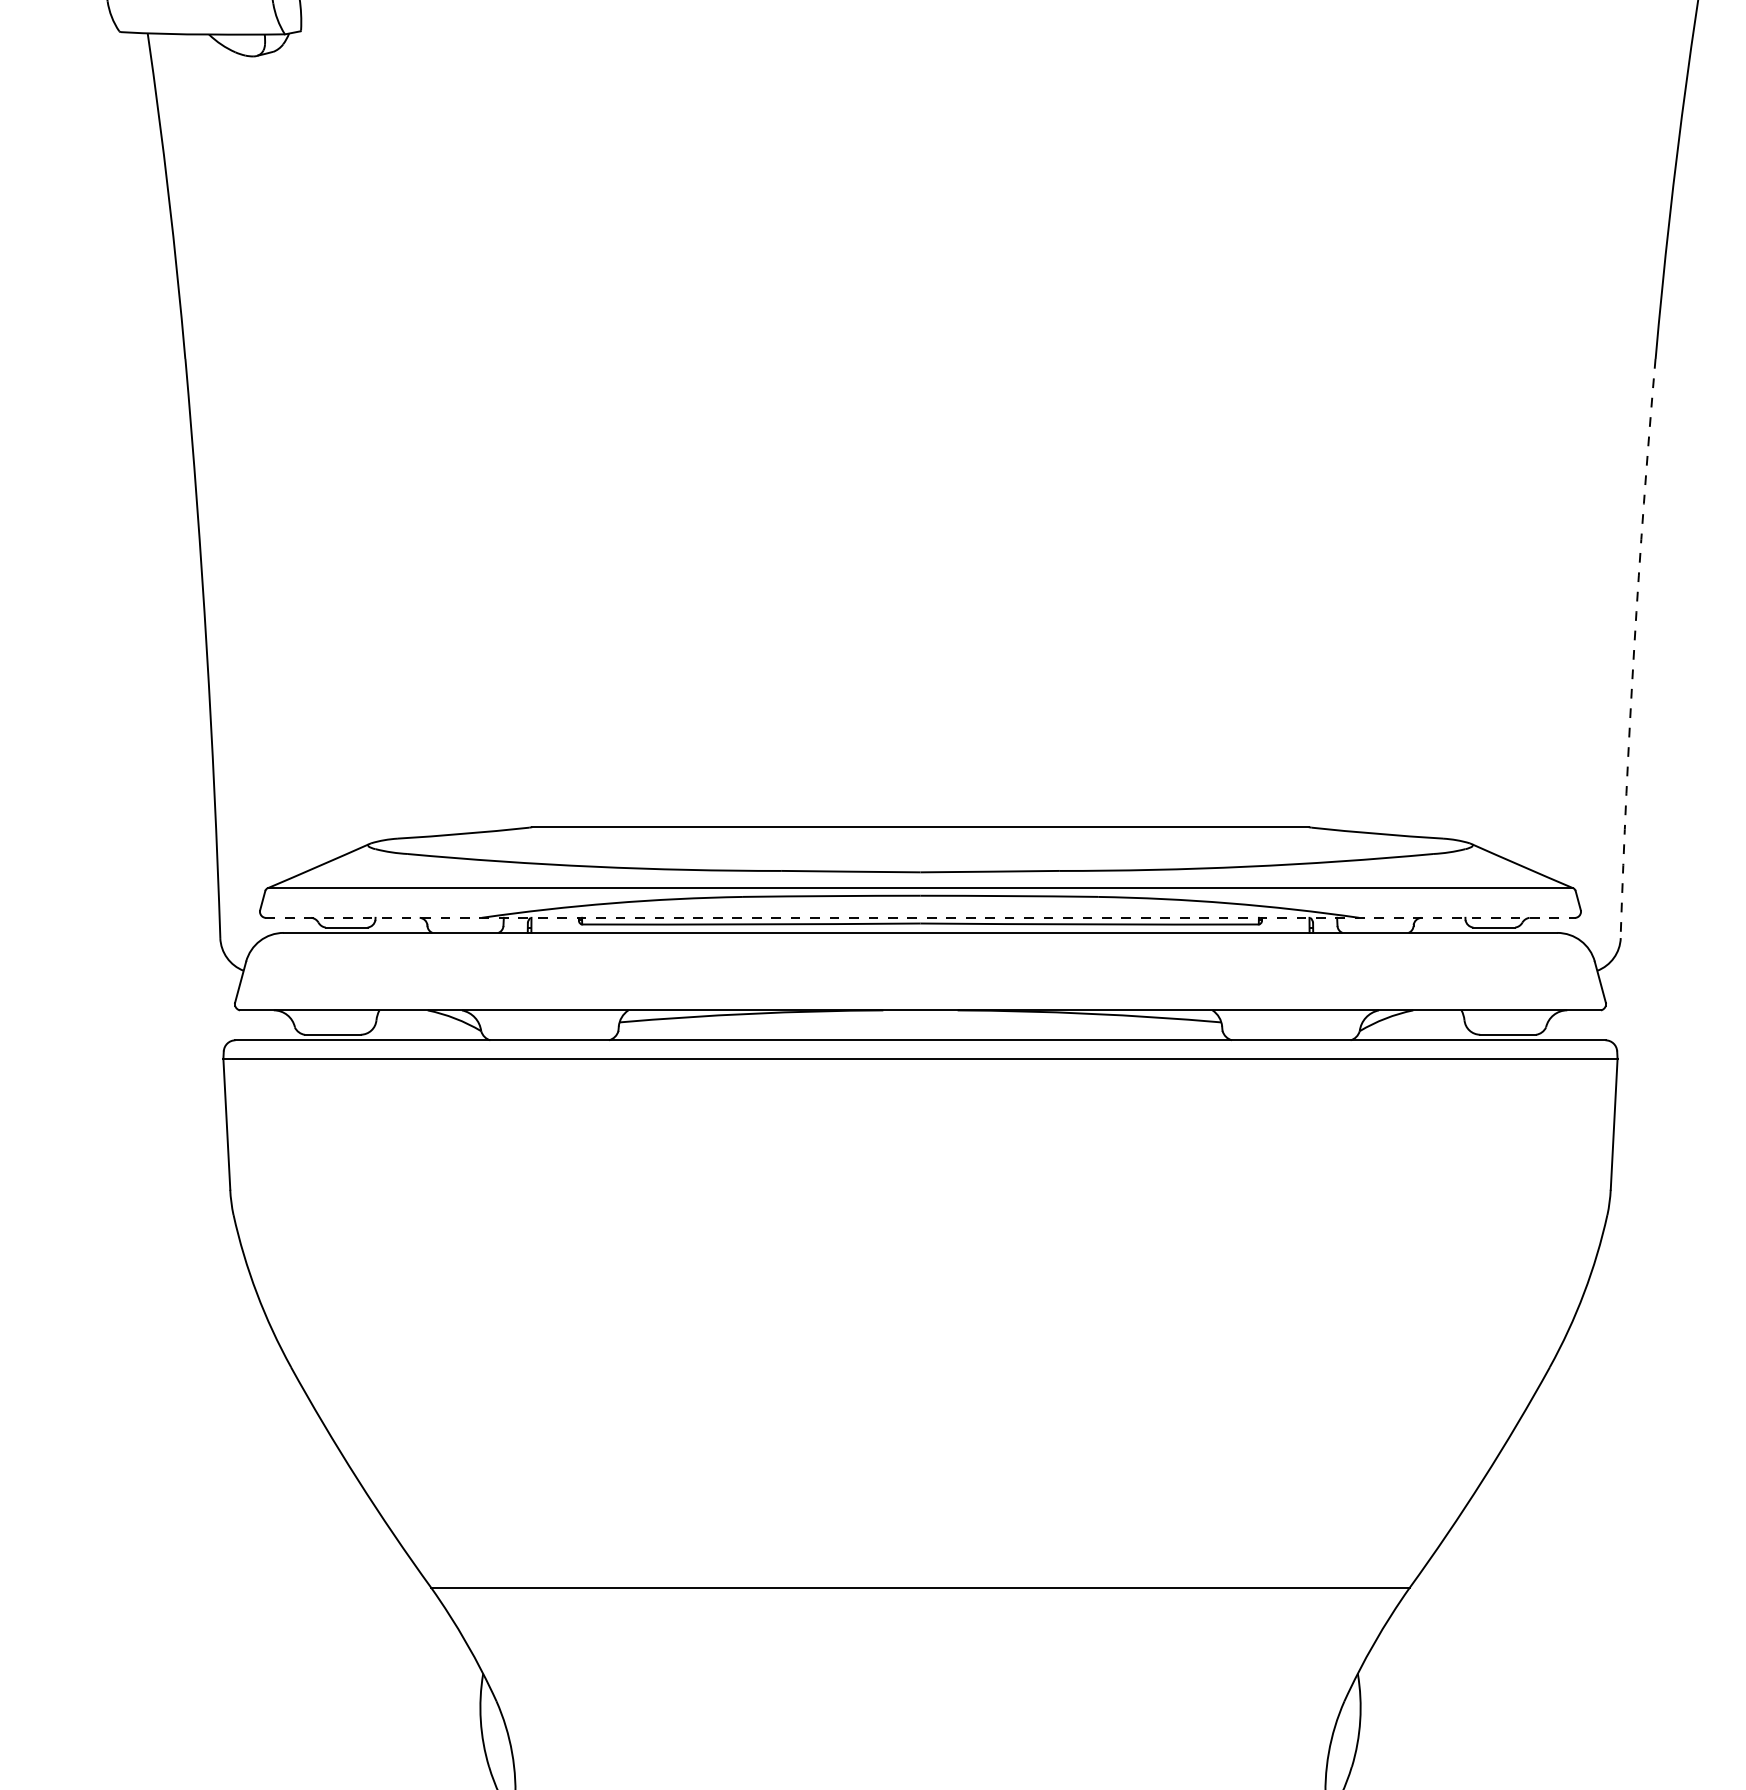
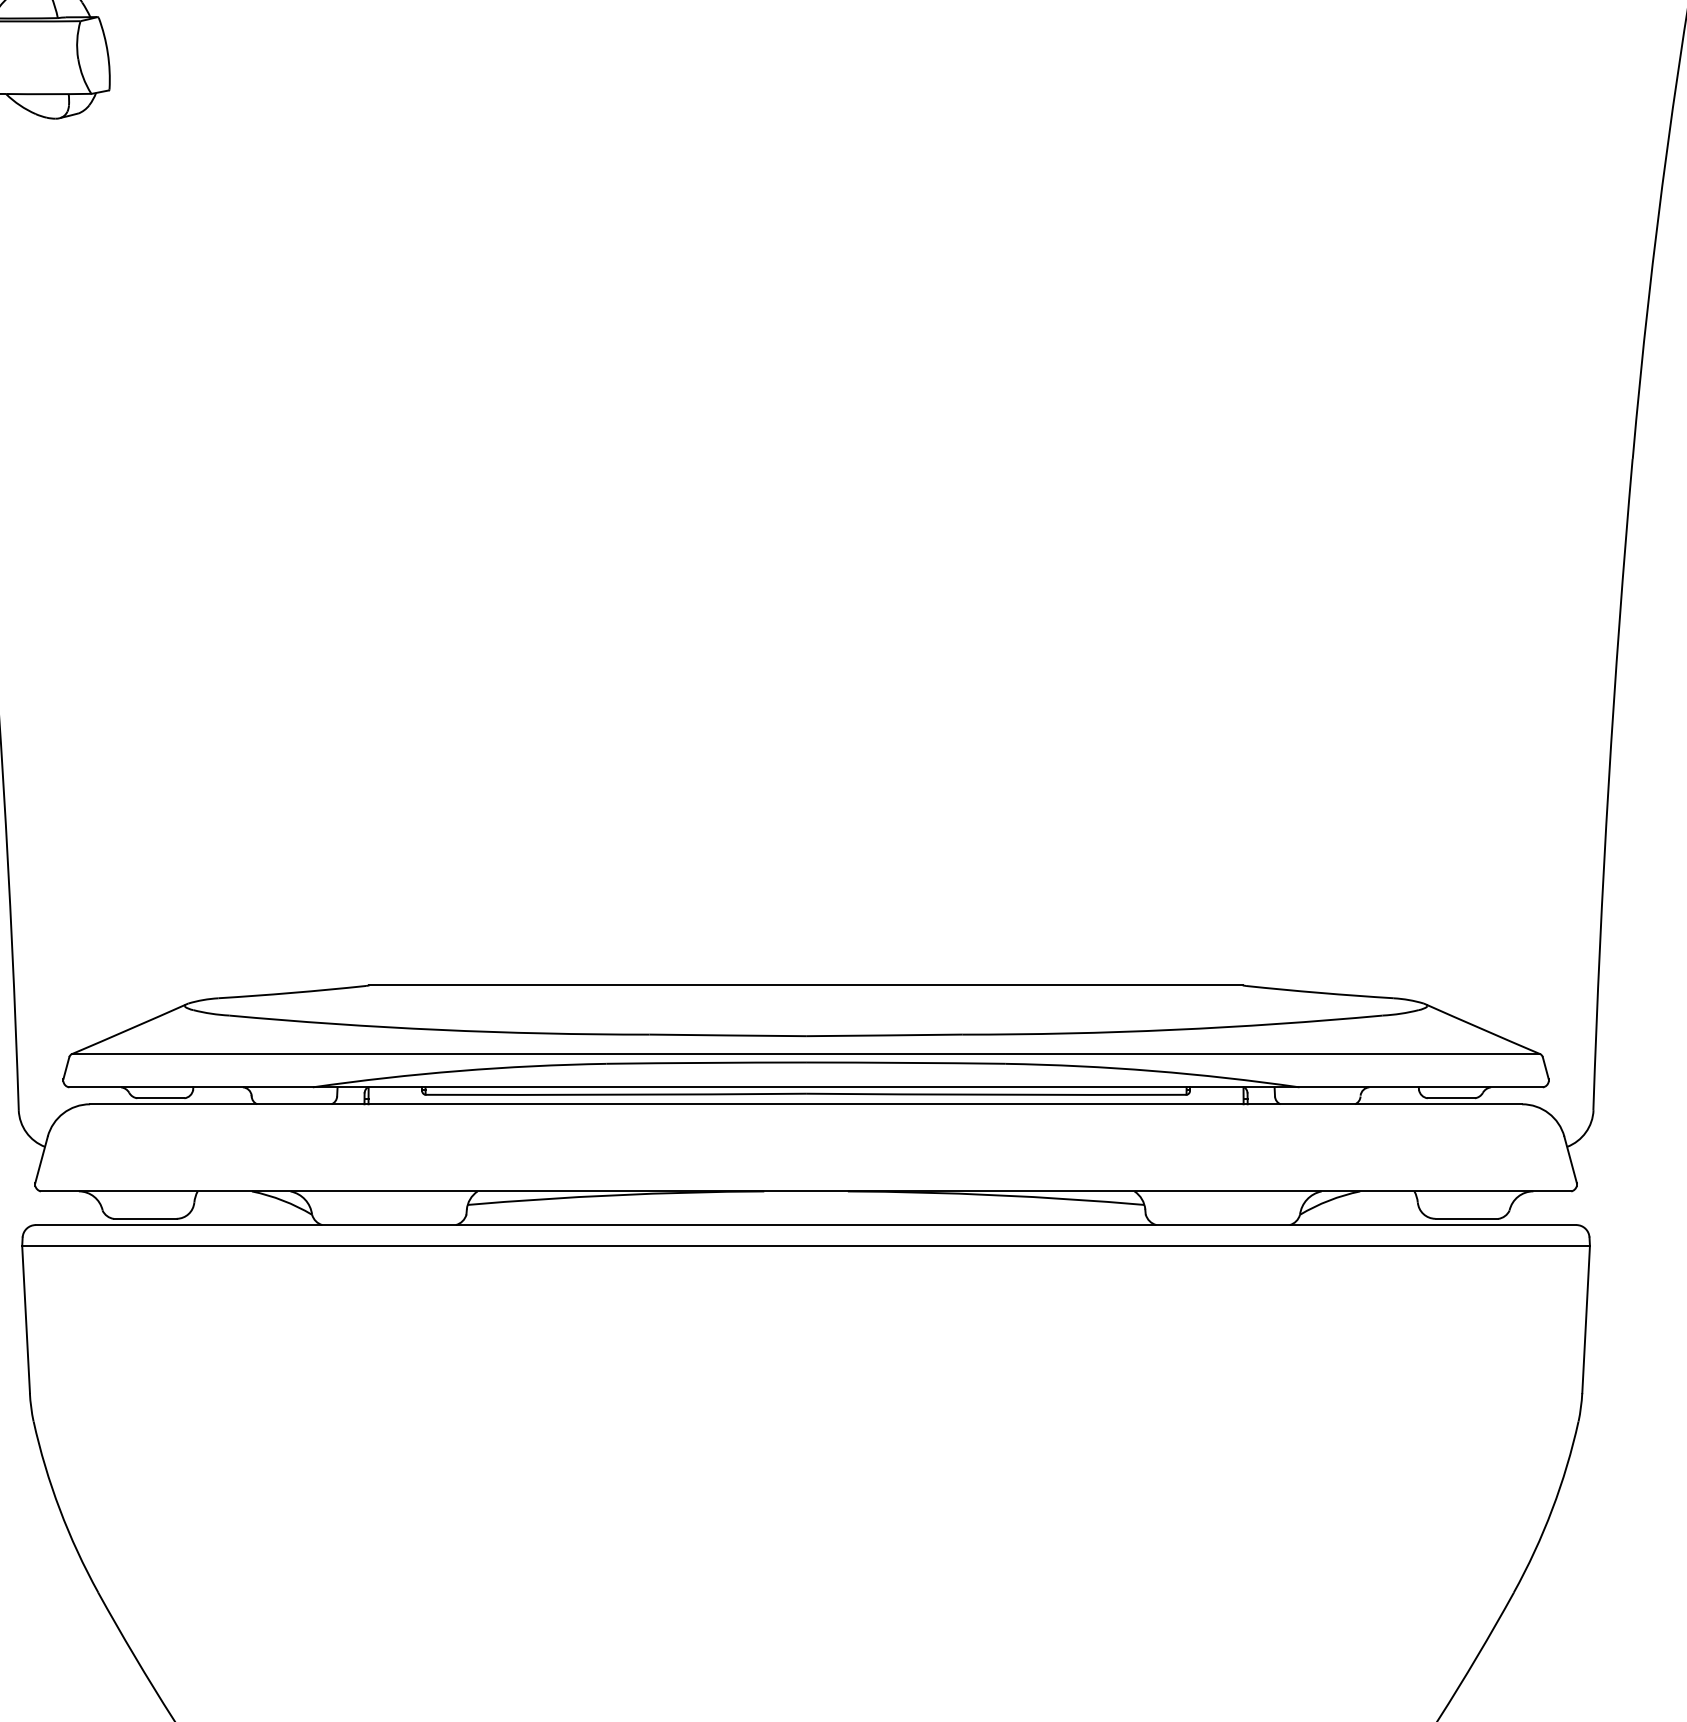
arc: (1634, 648) -> (1608, 784), dashed -> solid
line: (920, 917) -> (806, 1086), dashed -> solid

